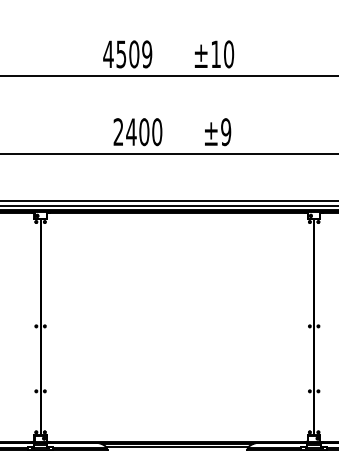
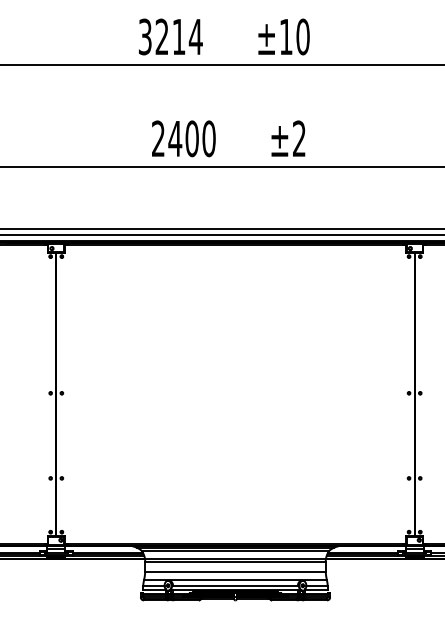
text: (127, 54) -> (170, 36), 4509 -> 3214
text: (225, 131) -> (298, 138), ±9 -> ±2

